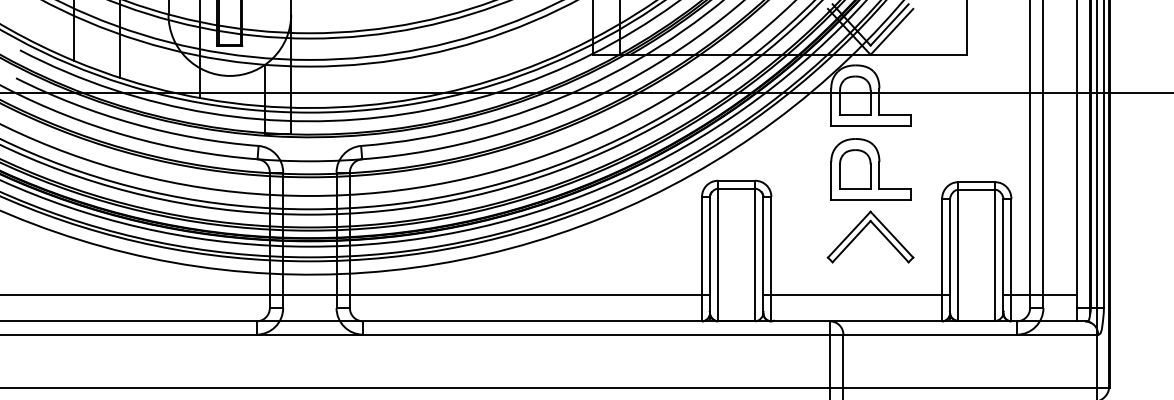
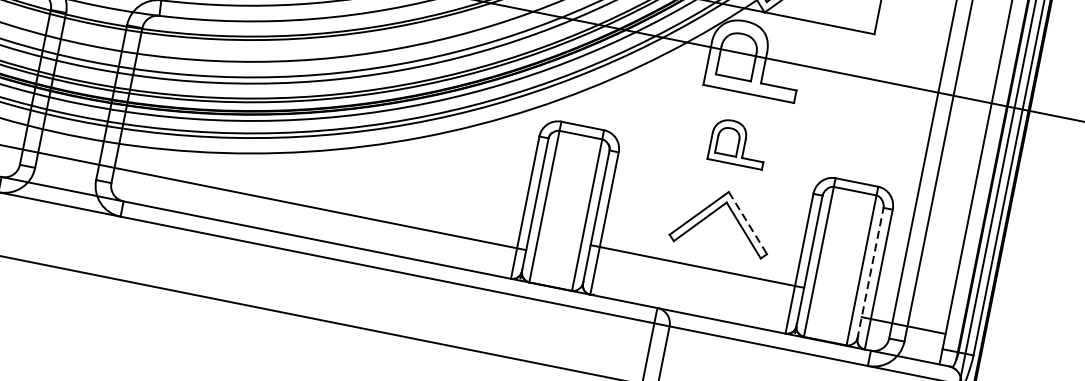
part: (870, 169) -> (738, 143), size x0.6
line: (892, 235) -> (748, 224), solid -> dashed
line: (1003, 256) -> (870, 273), solid -> dashed
line: (856, 294) -> (697, 266), moved

